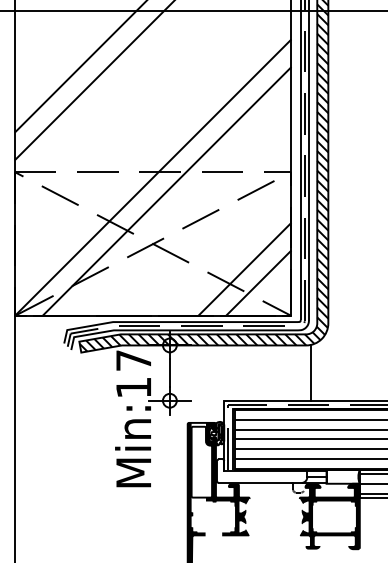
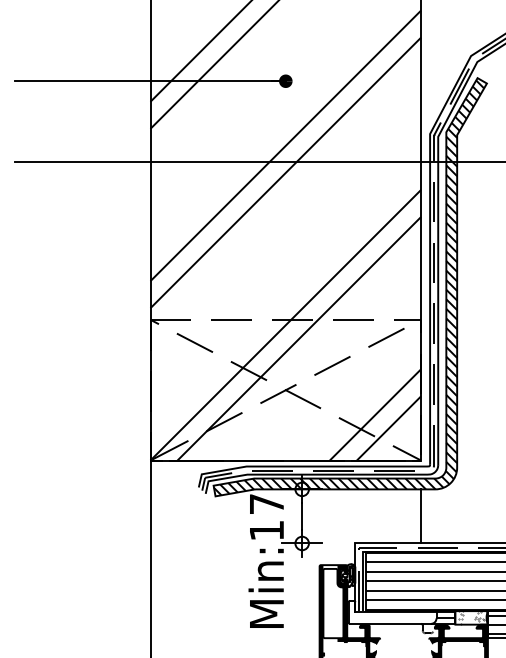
line: (311, 373) -> (421, 516), moved
hatch: (344, 476) -> (472, 617), added

